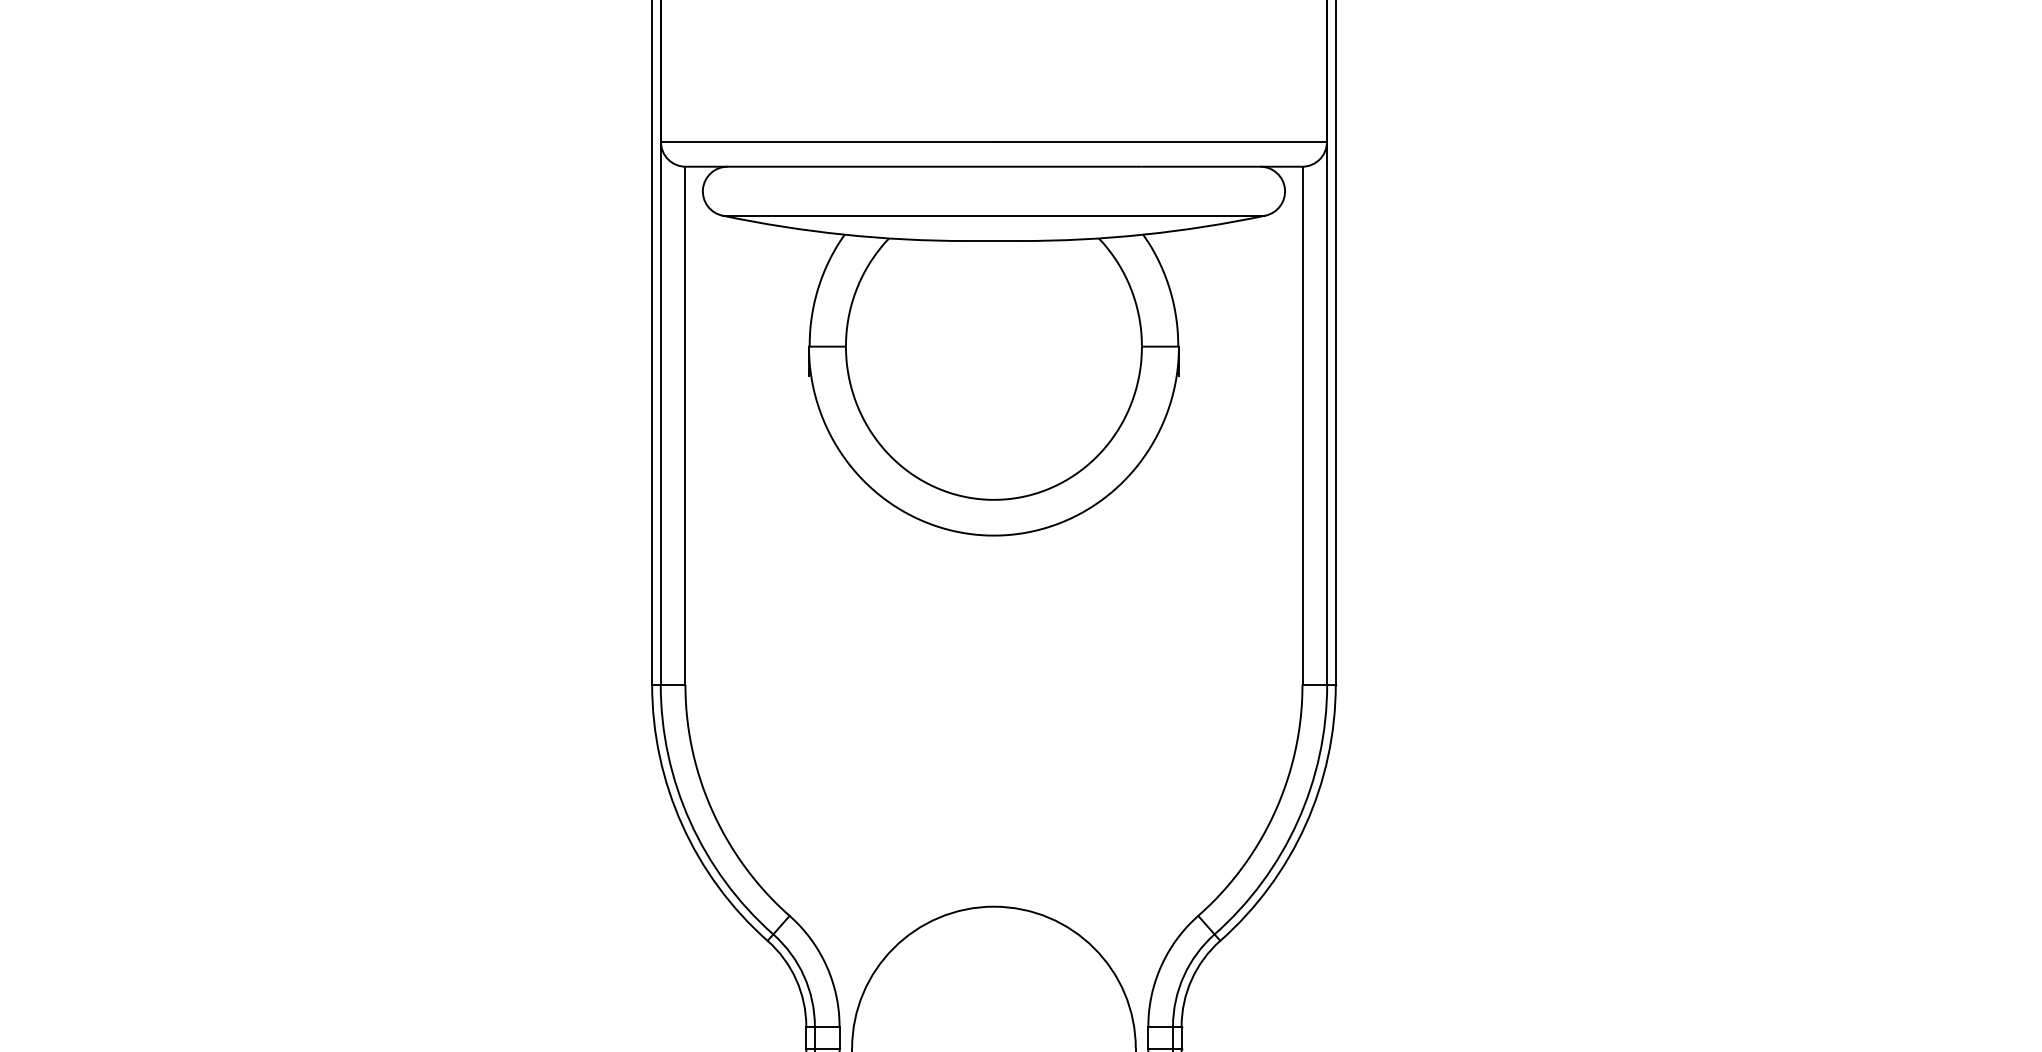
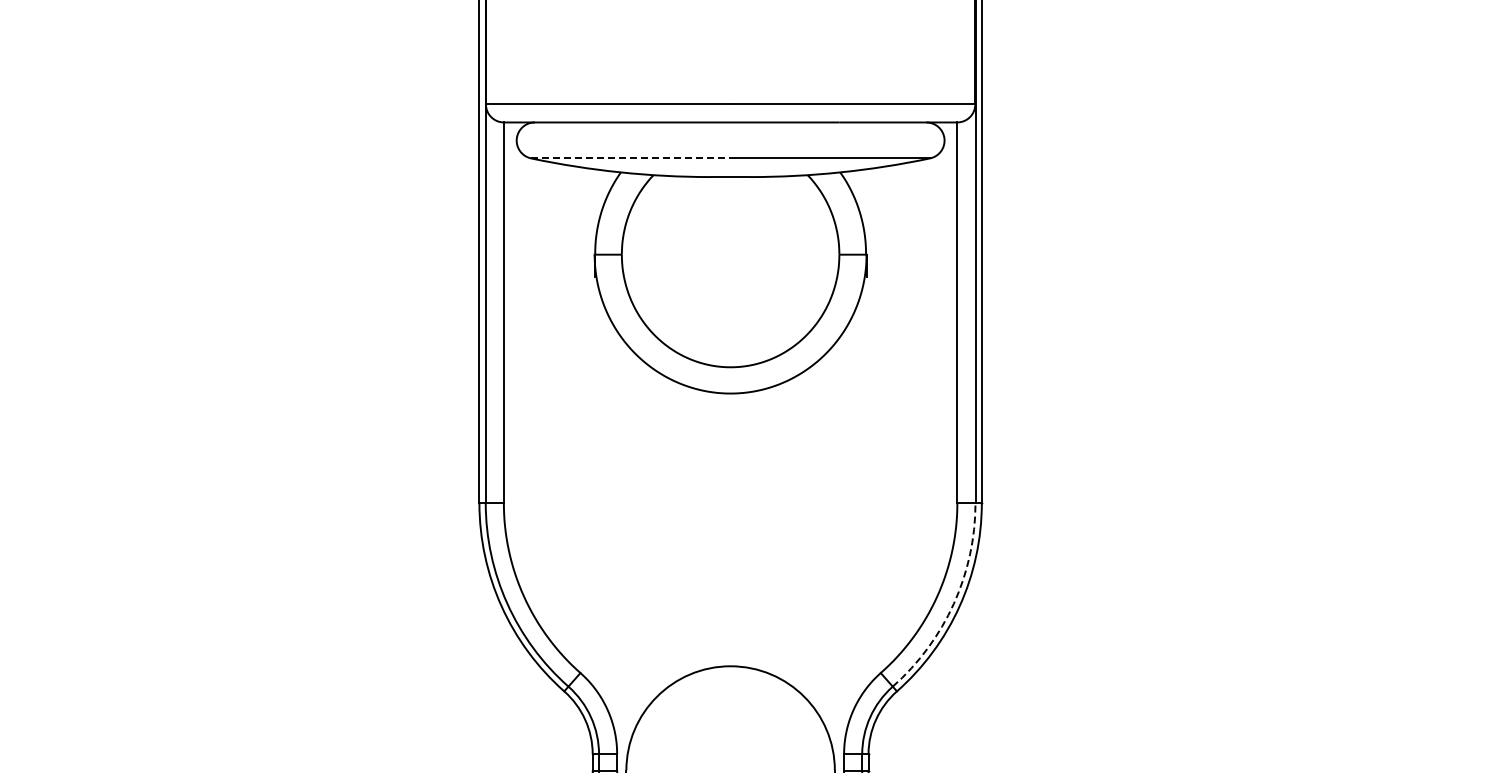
line: (857, 215) -> (630, 158), solid -> dashed
arc: (1297, 821) -> (953, 603), solid -> dashed

